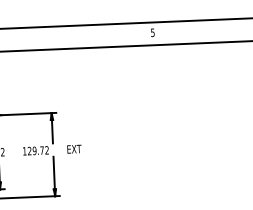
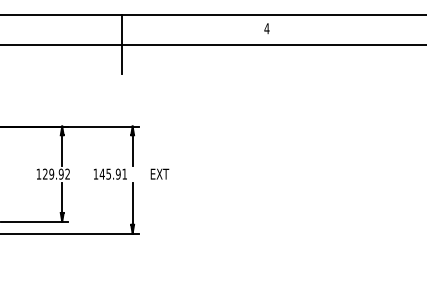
text: (152, 32) -> (266, 28), 5 -> 4
line: (41, 49) -> (122, 44), added
text: (37, 150) -> (112, 173), 129.72 -> 145.91

